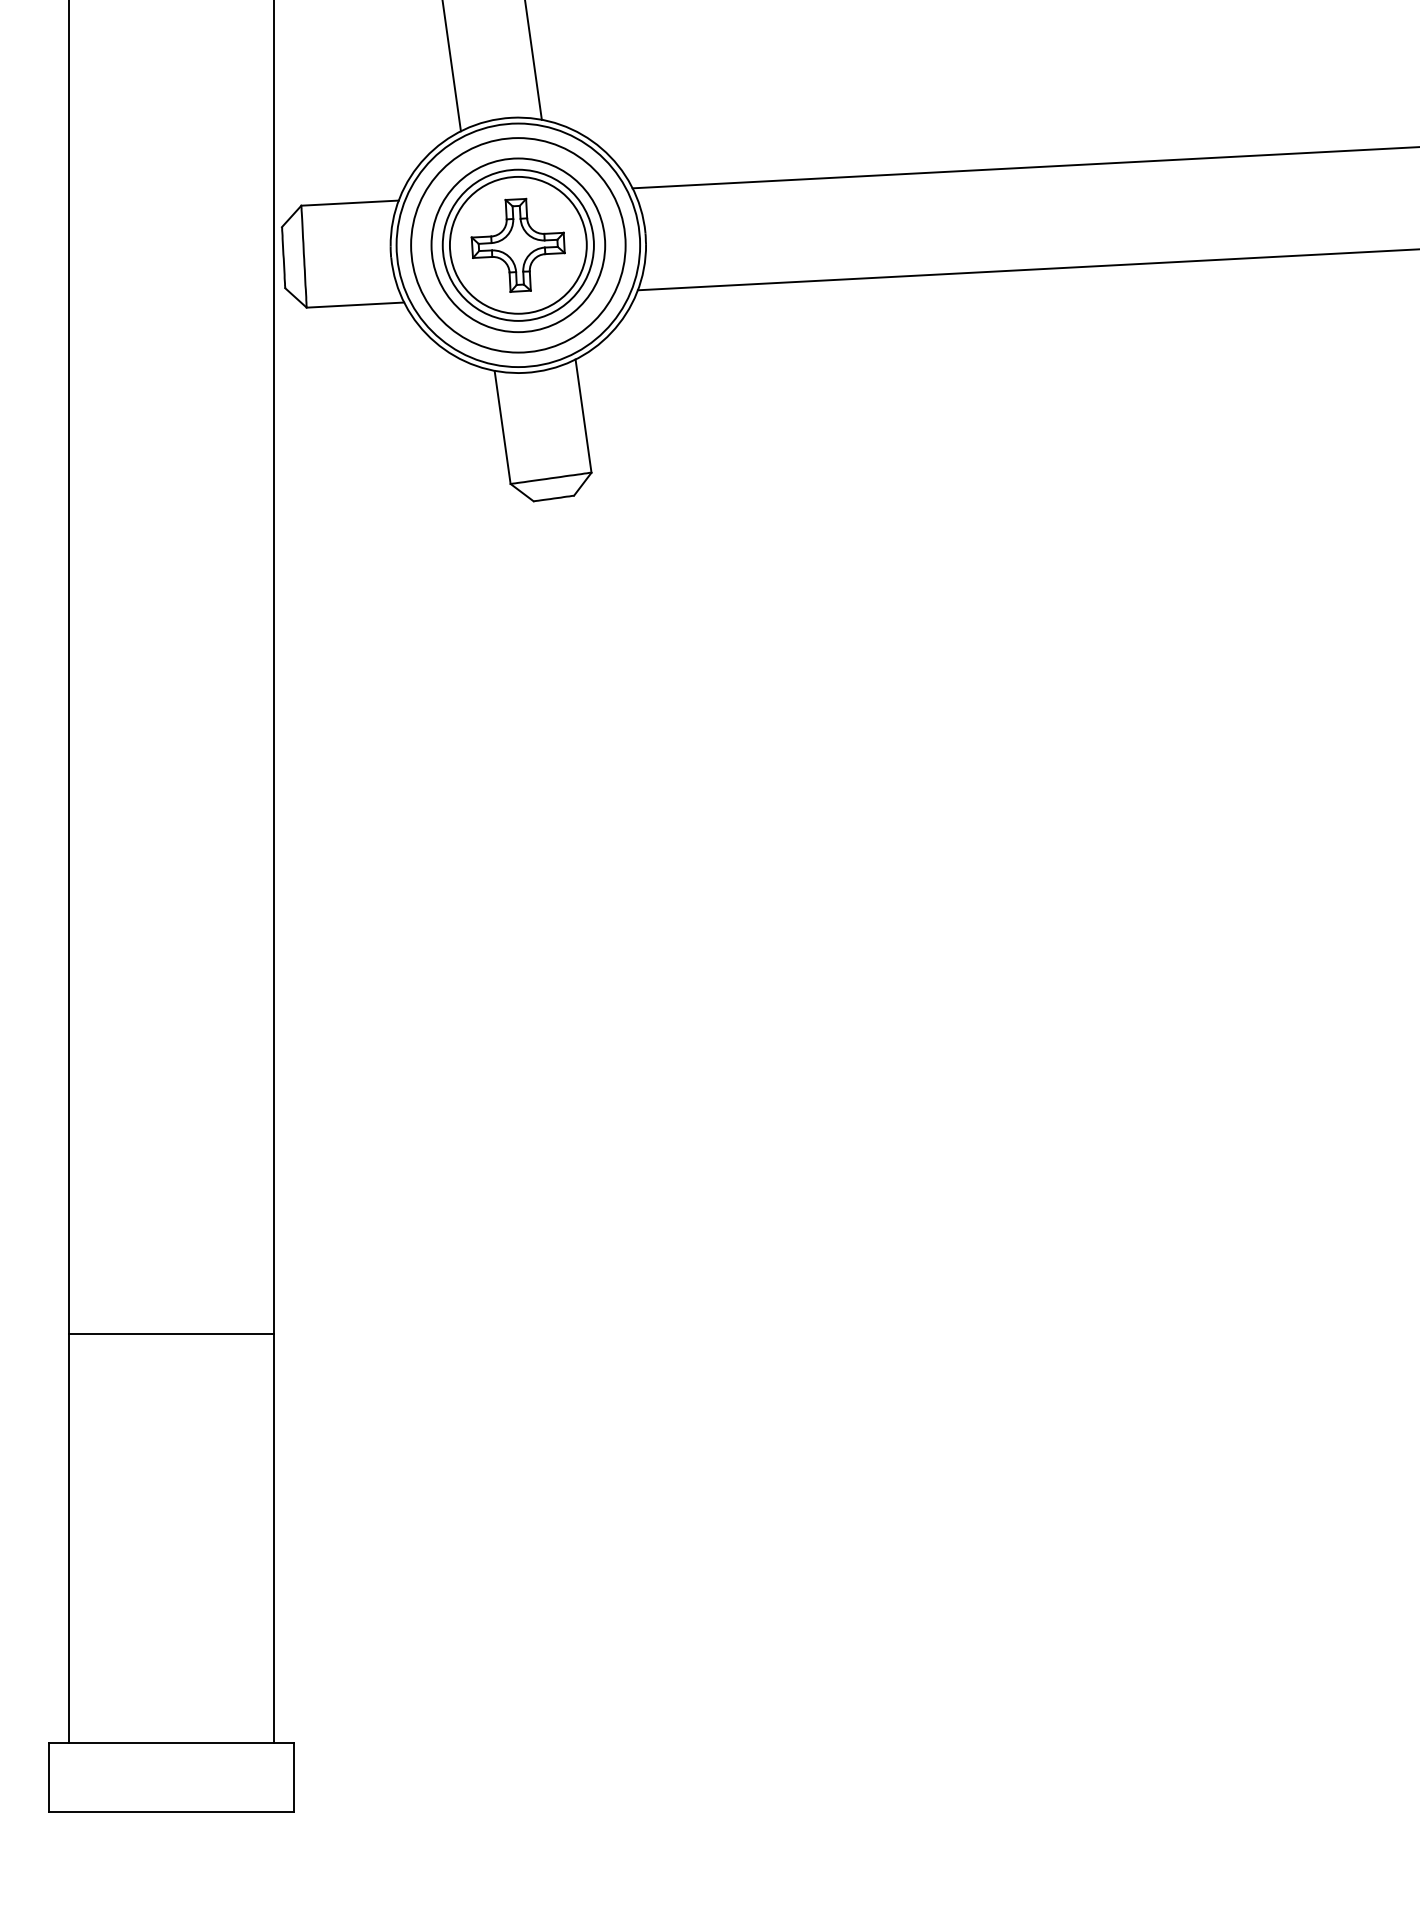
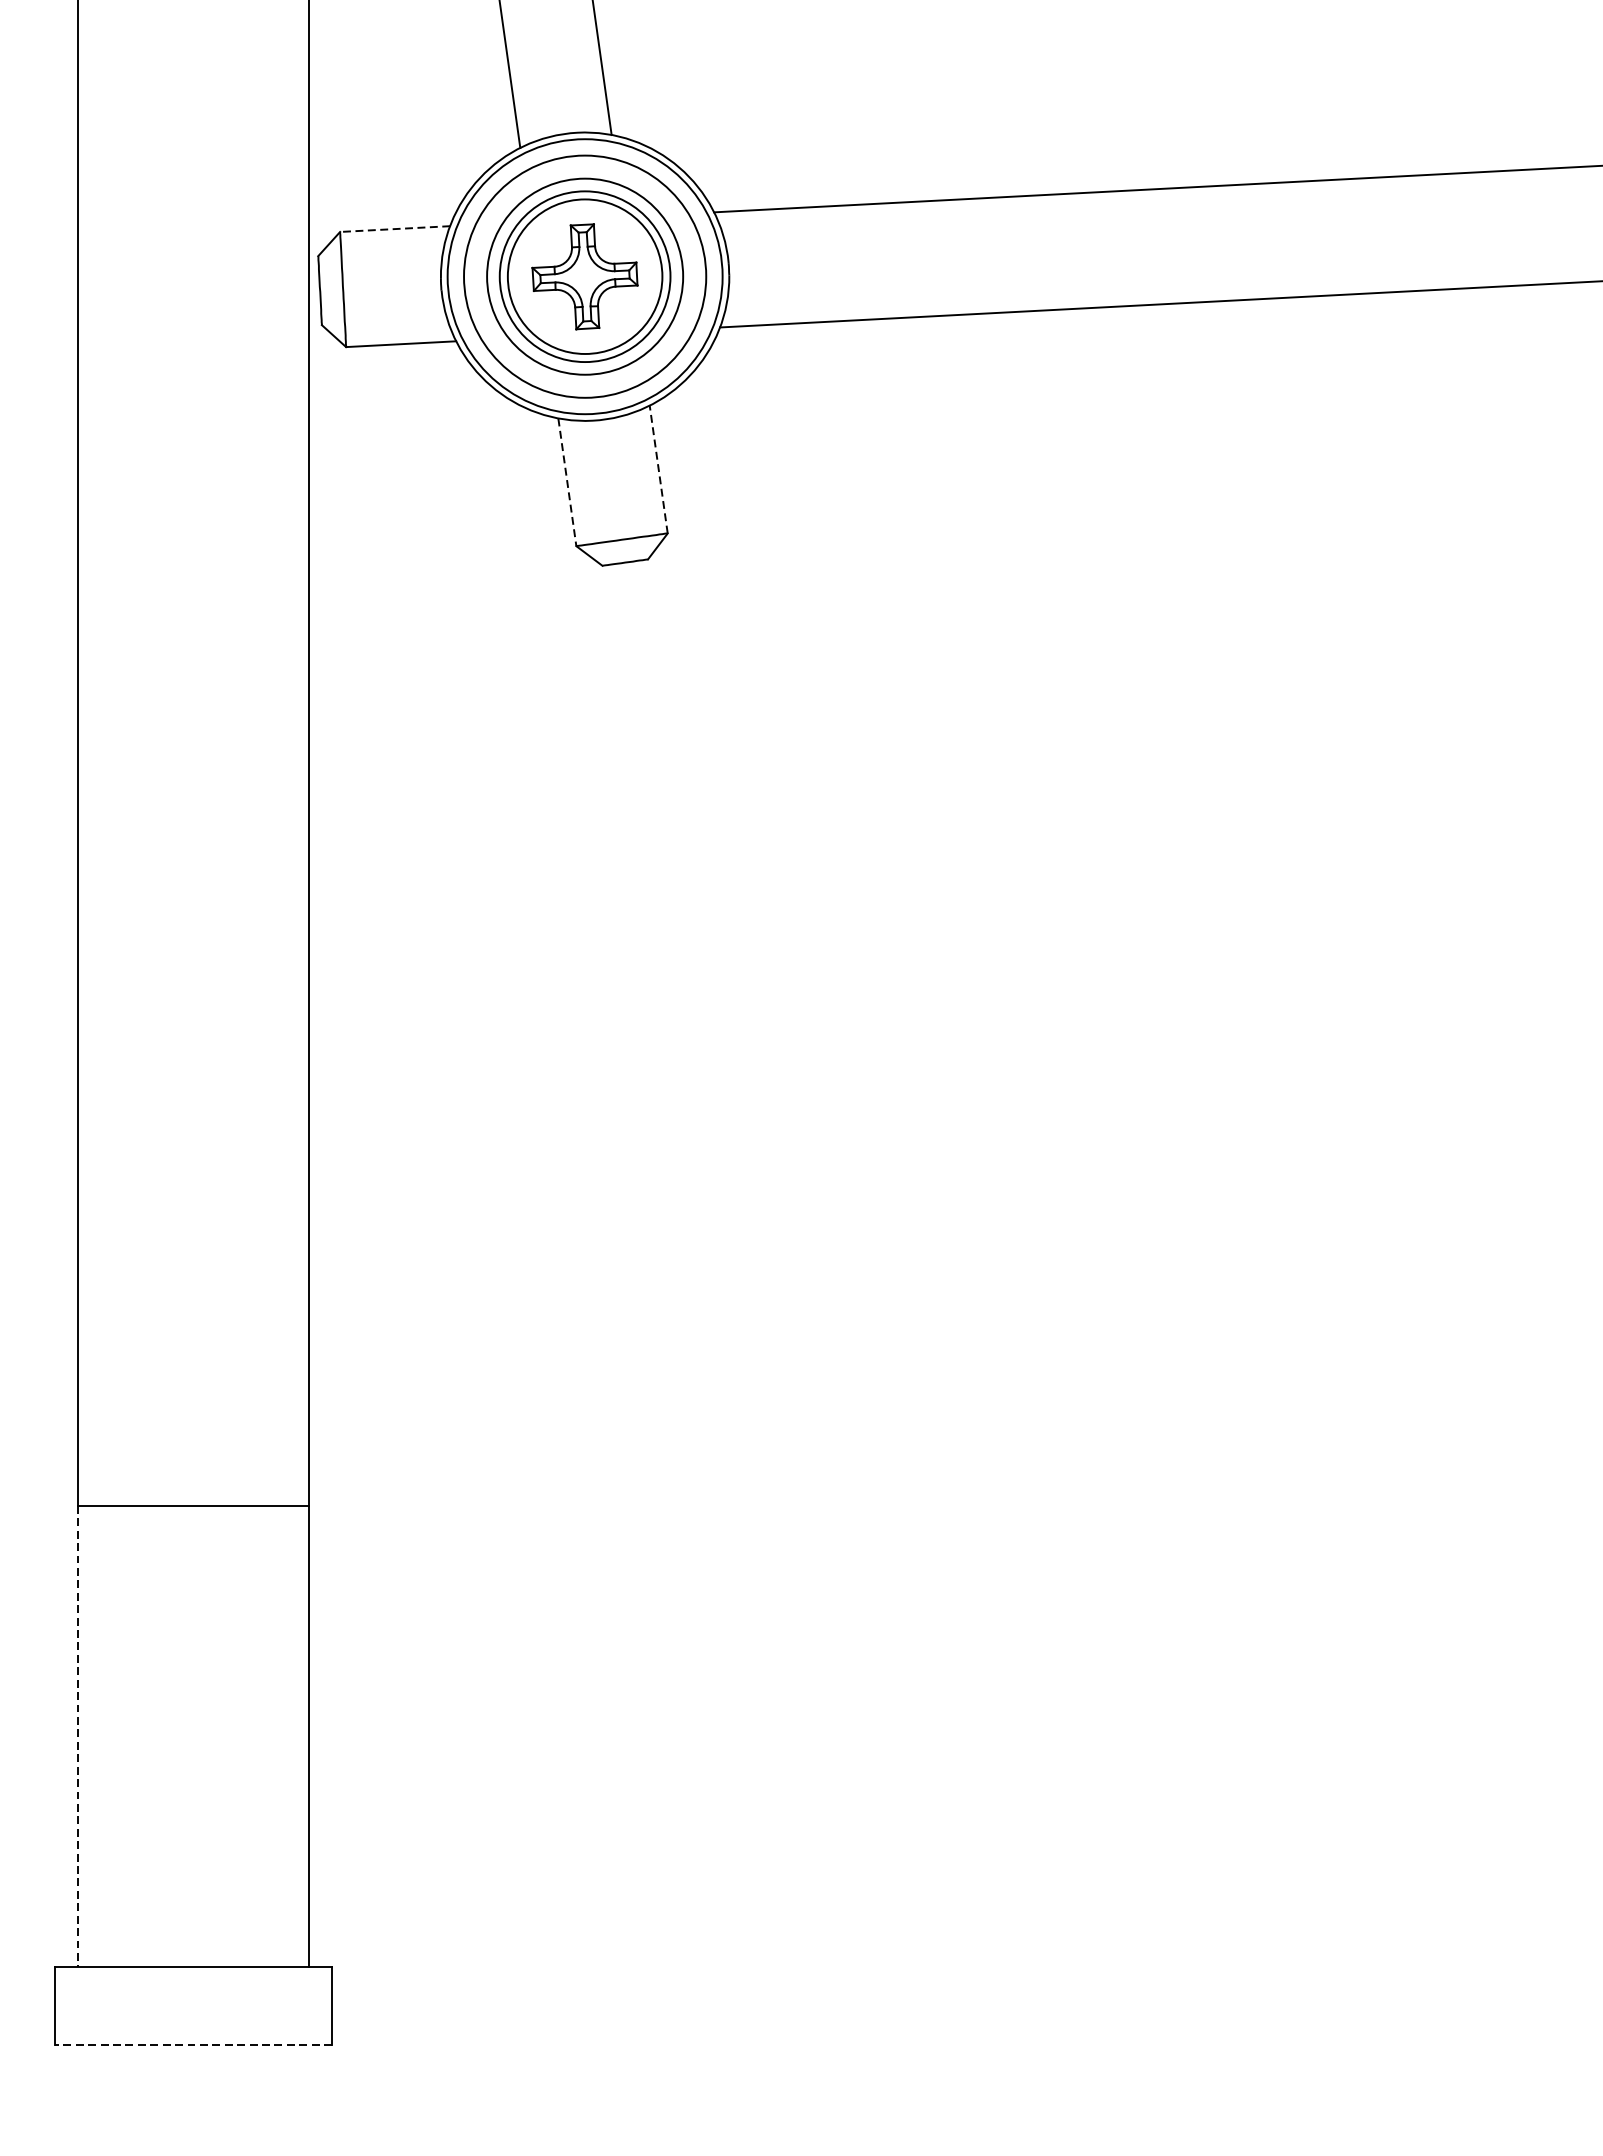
line: (350, 203) -> (395, 229), solid -> dashed
line: (583, 415) -> (658, 468), solid -> dashed
line: (502, 427) -> (567, 482), solid -> dashed
line: (69, 1538) -> (78, 1736), solid -> dashed
line: (171, 1811) -> (193, 2045), solid -> dashed

